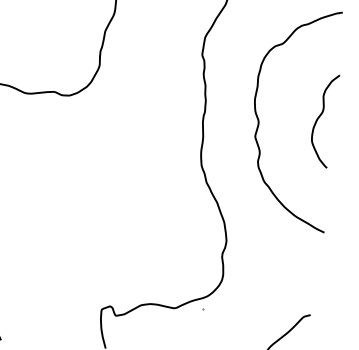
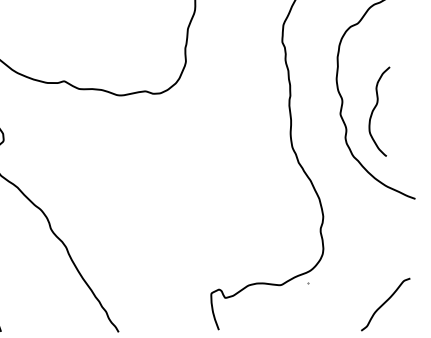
curve: (321, 116) -> (376, 107), moved

